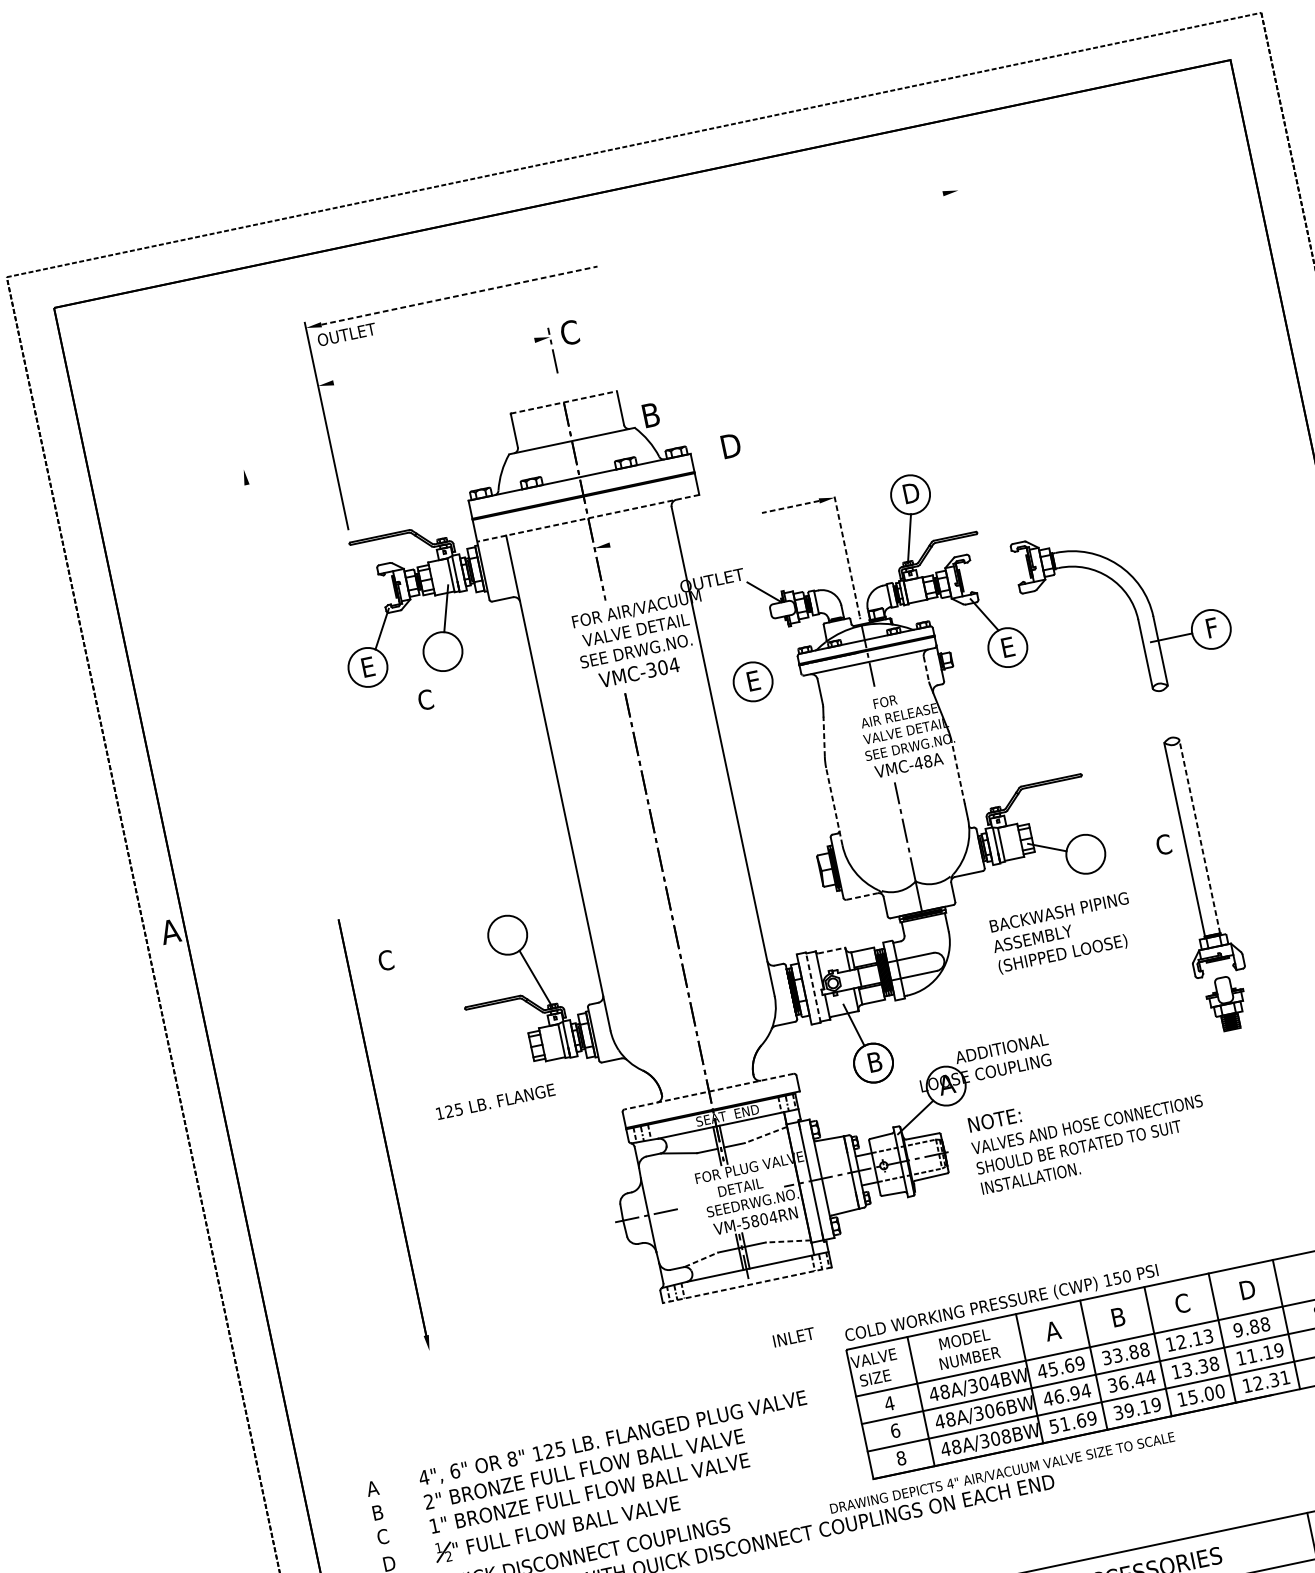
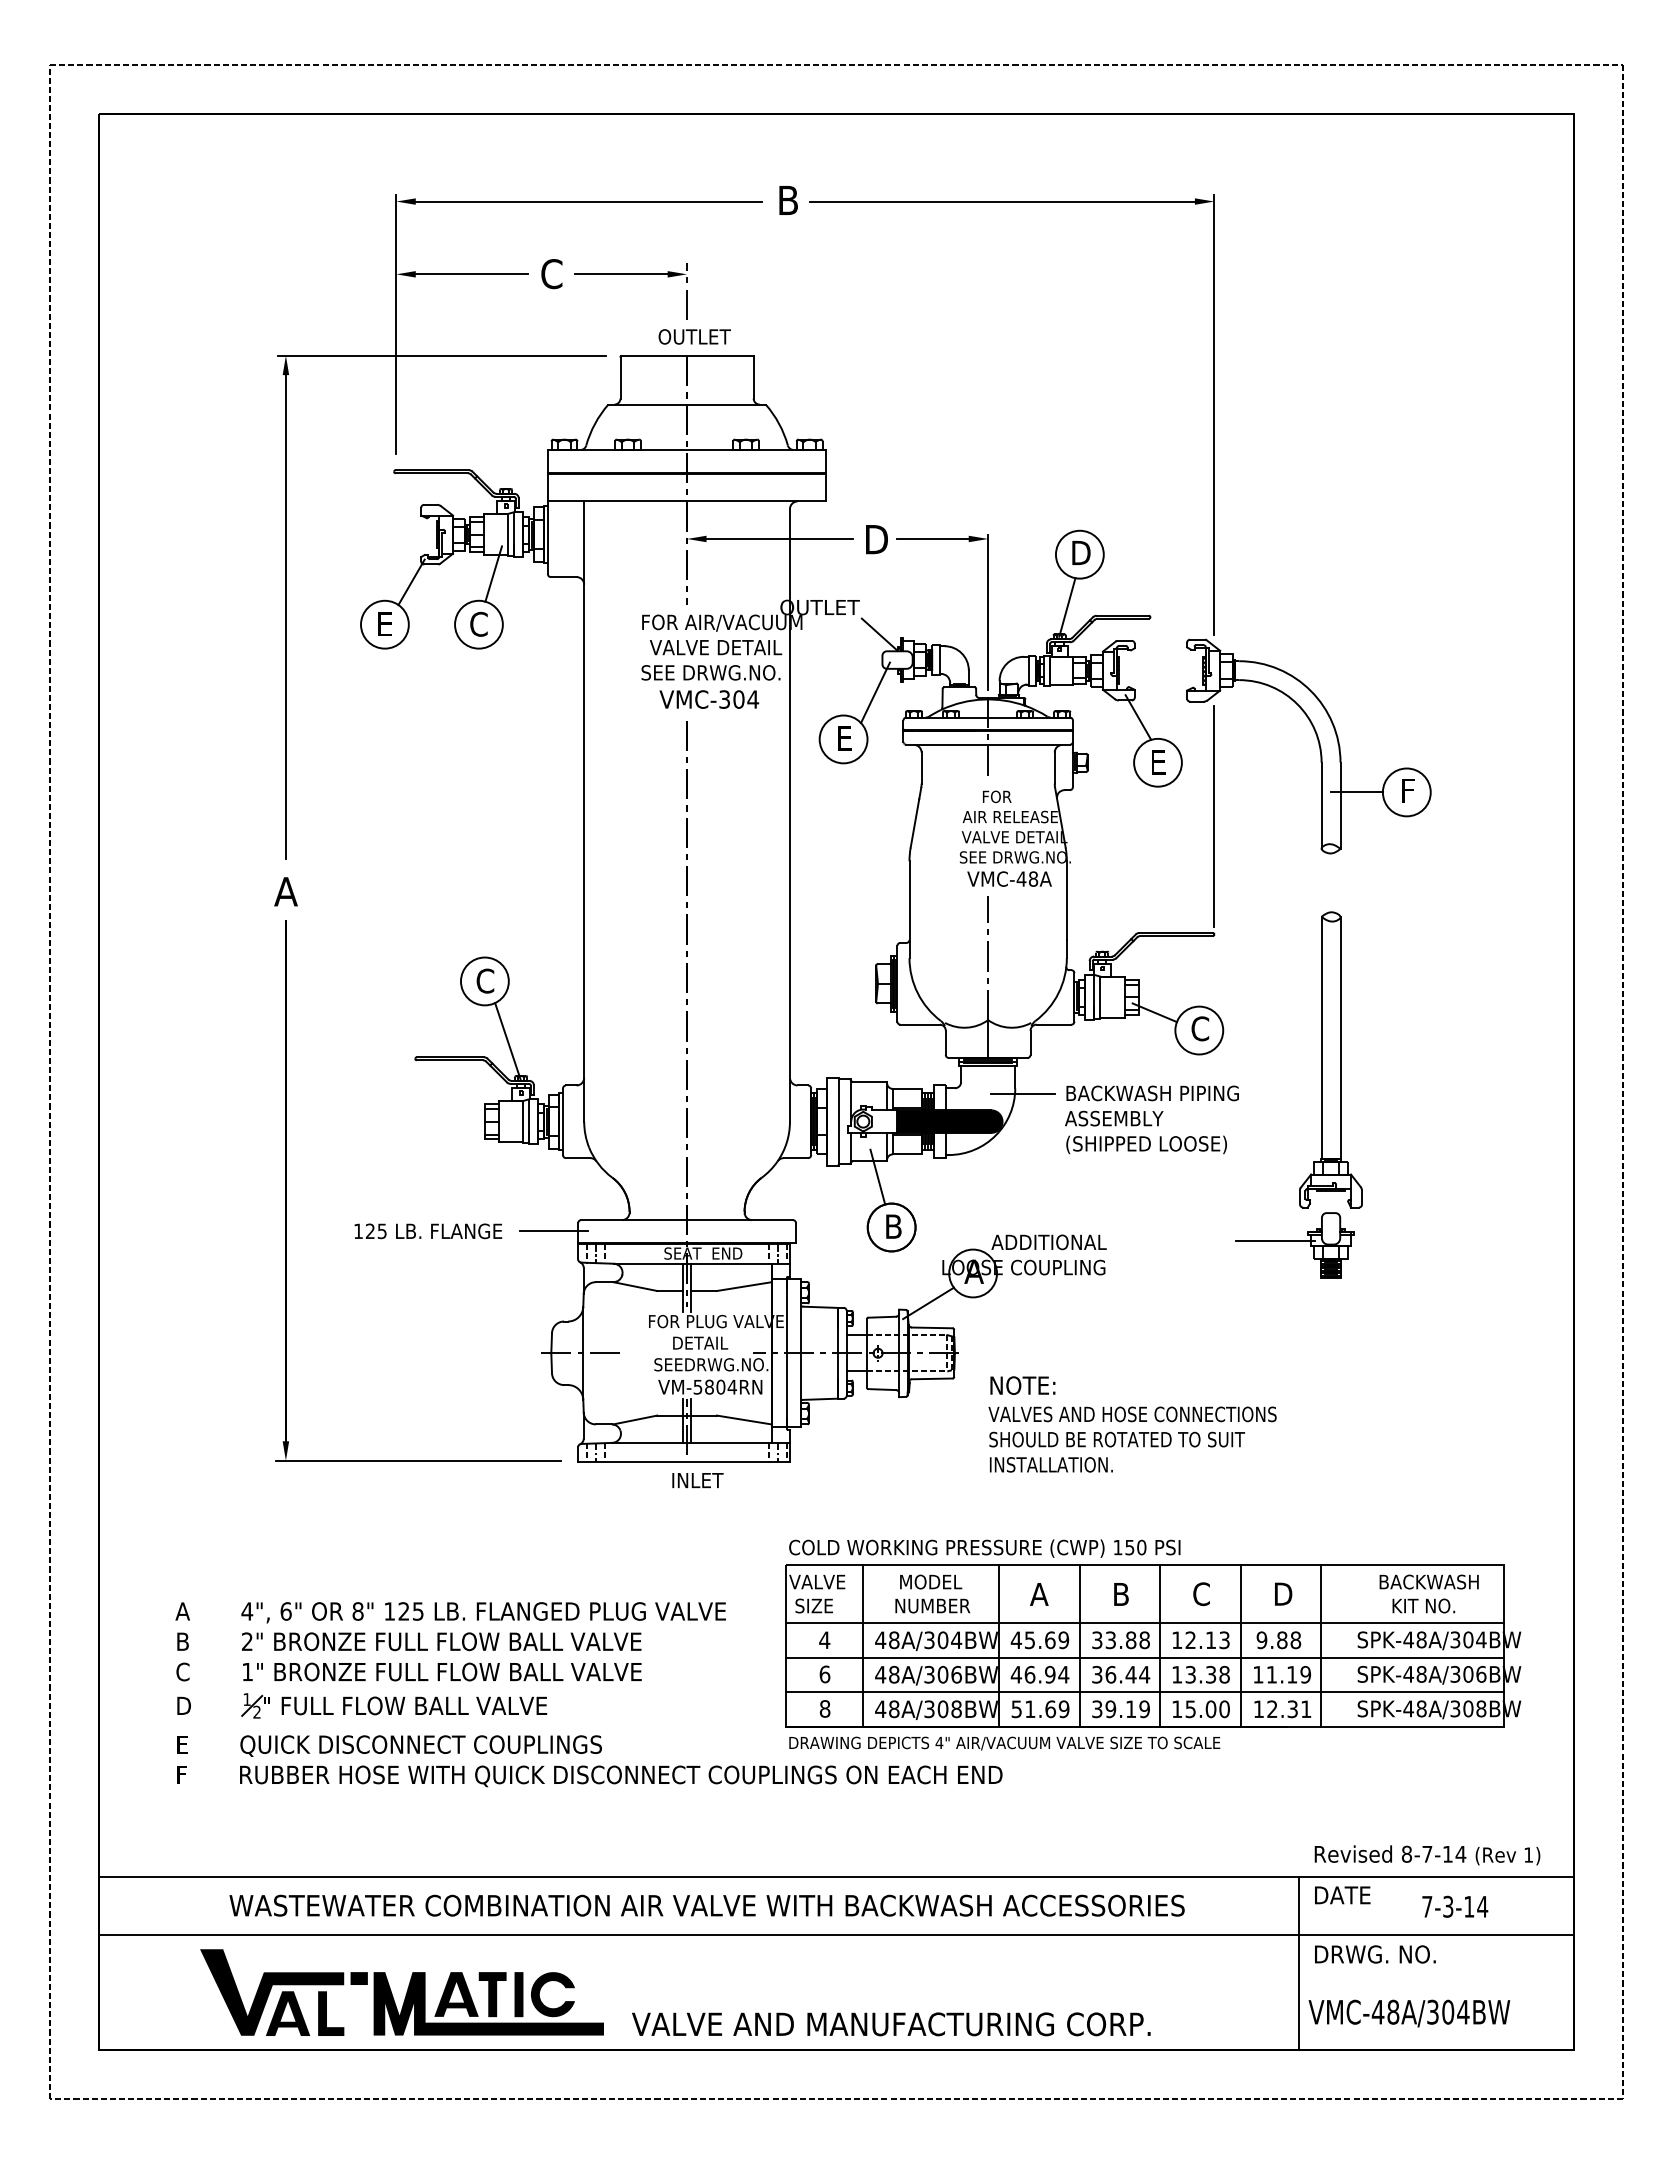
line: (789, 226) -> (1002, 201), added
line: (460, 295) -> (589, 201), dashed -> solid
text: (569, 333) -> (551, 274), moved
text: (346, 334) -> (694, 336), moved
line: (497, 348) -> (621, 274), added
line: (994, 361) -> (1214, 415), added
line: (378, 373) -> (471, 274), added
line: (564, 402) -> (687, 356), dashed -> solid
text: (651, 415) -> (788, 200), moved
line: (367, 443) -> (441, 355), added
text: (730, 445) -> (876, 539), moved
line: (790, 506) -> (932, 538), dashed -> solid
line: (587, 518) -> (686, 501), dashed -> solid
line: (668, 532) -> (779, 538), added
line: (847, 555) -> (988, 611), dashed -> solid
line: (770, 639) -> (875, 692), added
line: (926, 669) -> (1054, 768), dashed -> solid
line: (287, 678) -> (285, 617), added
line: (1061, 680) -> (1214, 816), added
text: (425, 699) -> (478, 623), moved
line: (823, 737) -> (914, 823), dashed -> solid
line: (958, 772) -> (1066, 900), dashed -> solid
line: (834, 806) -> (909, 909), dashed -> solid
line: (1199, 836) -> (1340, 1037), dashed -> solid
text: (1163, 844) -> (1200, 1028), moved
line: (862, 896) -> (920, 1024), dashed -> solid
text: (169, 931) -> (285, 891), moved
line: (955, 935) -> (1022, 1094), added
line: (832, 950) -> (870, 1081), dashed -> solid
text: (385, 960) -> (485, 980), moved
fill: (901, 968) -> (949, 1121), added
line: (813, 987) -> (838, 1121), dashed -> solid
line: (1181, 1008) -> (1275, 1240), added
line: (709, 1091) -> (687, 1220), dashed -> solid
text: (495, 1101) -> (428, 1231), moved
line: (604, 1122) -> (553, 1230), added
text: (1088, 1132) -> (1132, 1424), moved
line: (766, 1134) -> (744, 1286), dashed -> solid
line: (788, 1241) -> (744, 1420), dashed -> solid
line: (701, 1259) -> (635, 1419), dashed -> solid
line: (747, 1285) -> (684, 1462), dashed -> solid
line: (534, 1328) -> (417, 1460), added
text: (793, 1337) -> (697, 1480), moved
text: (1002, 1473) -> (1004, 1743), moved

